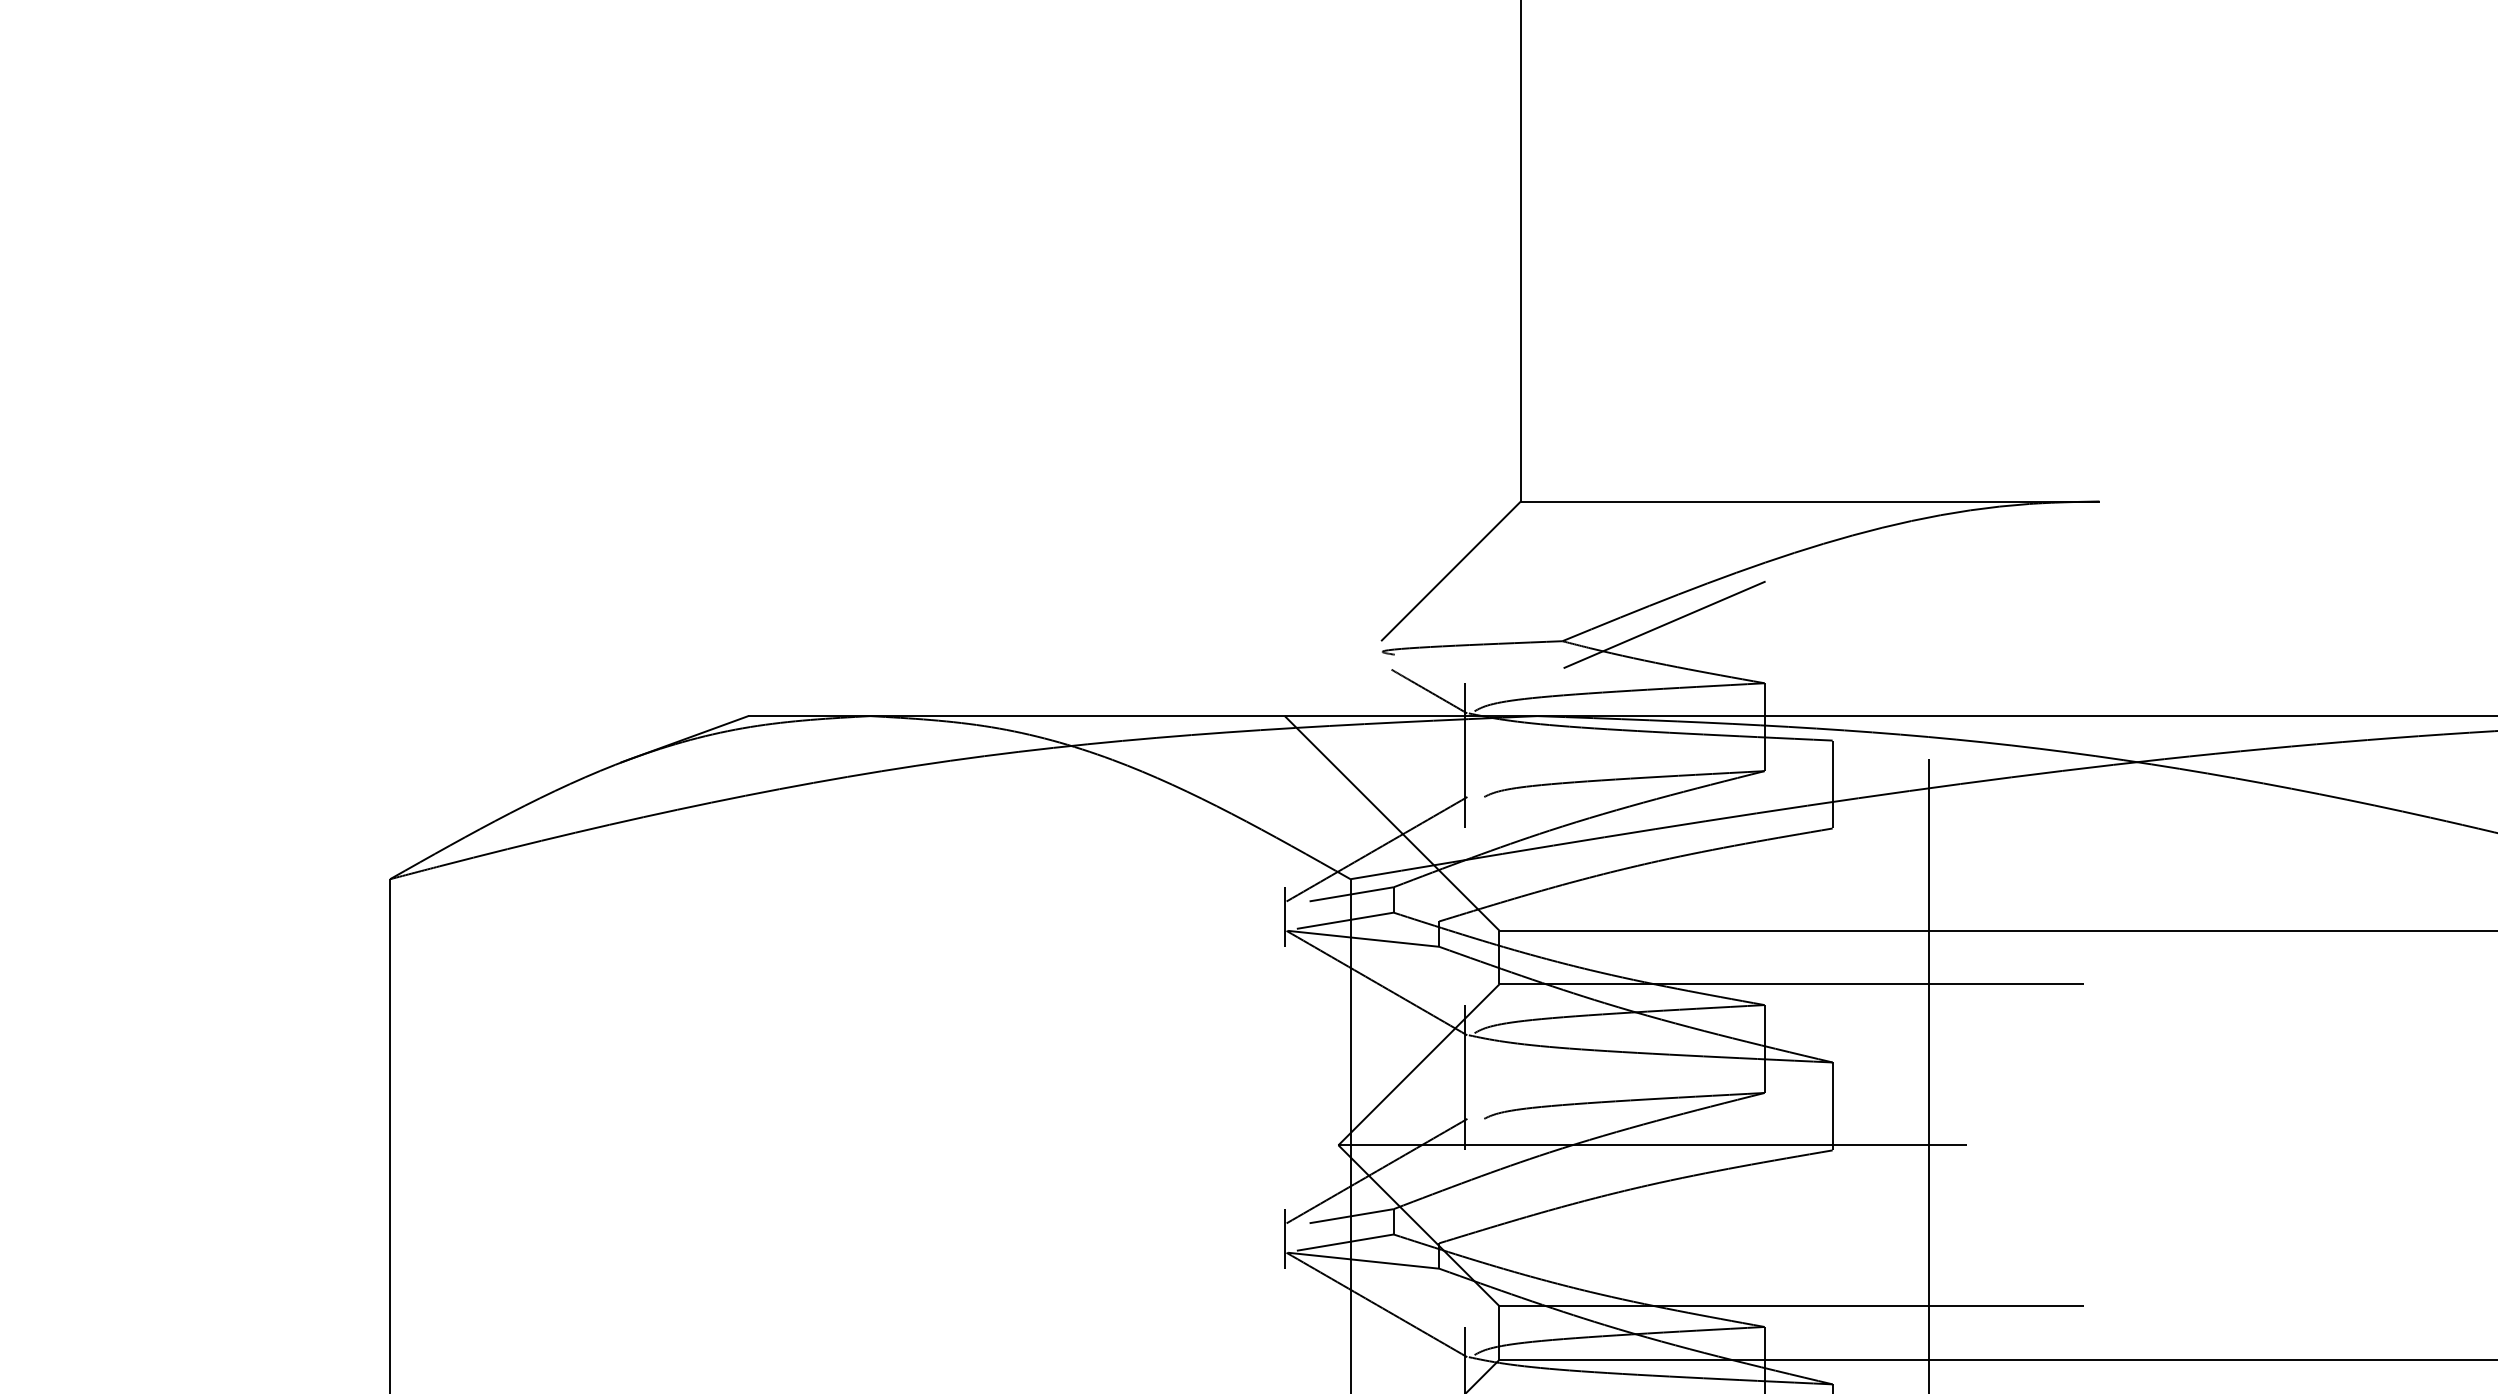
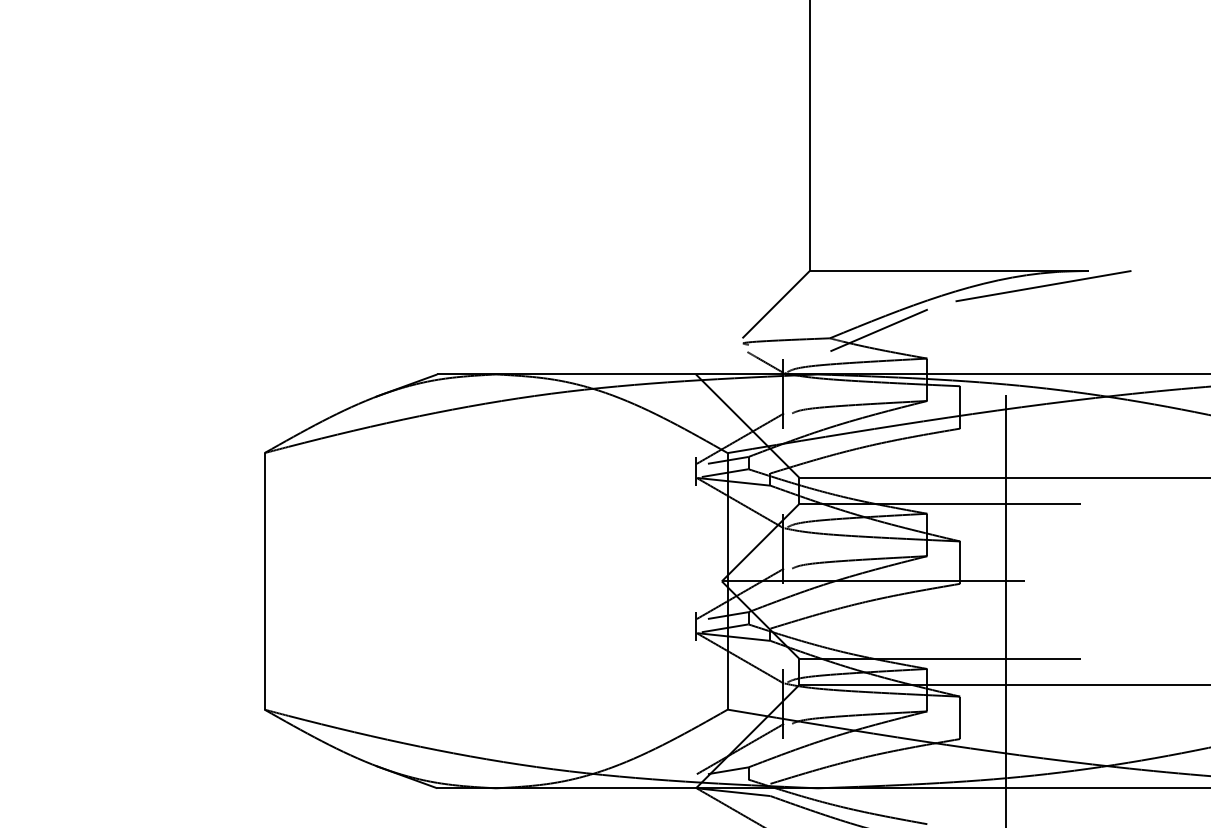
line: (2005, 531) -> (1043, 285), added

